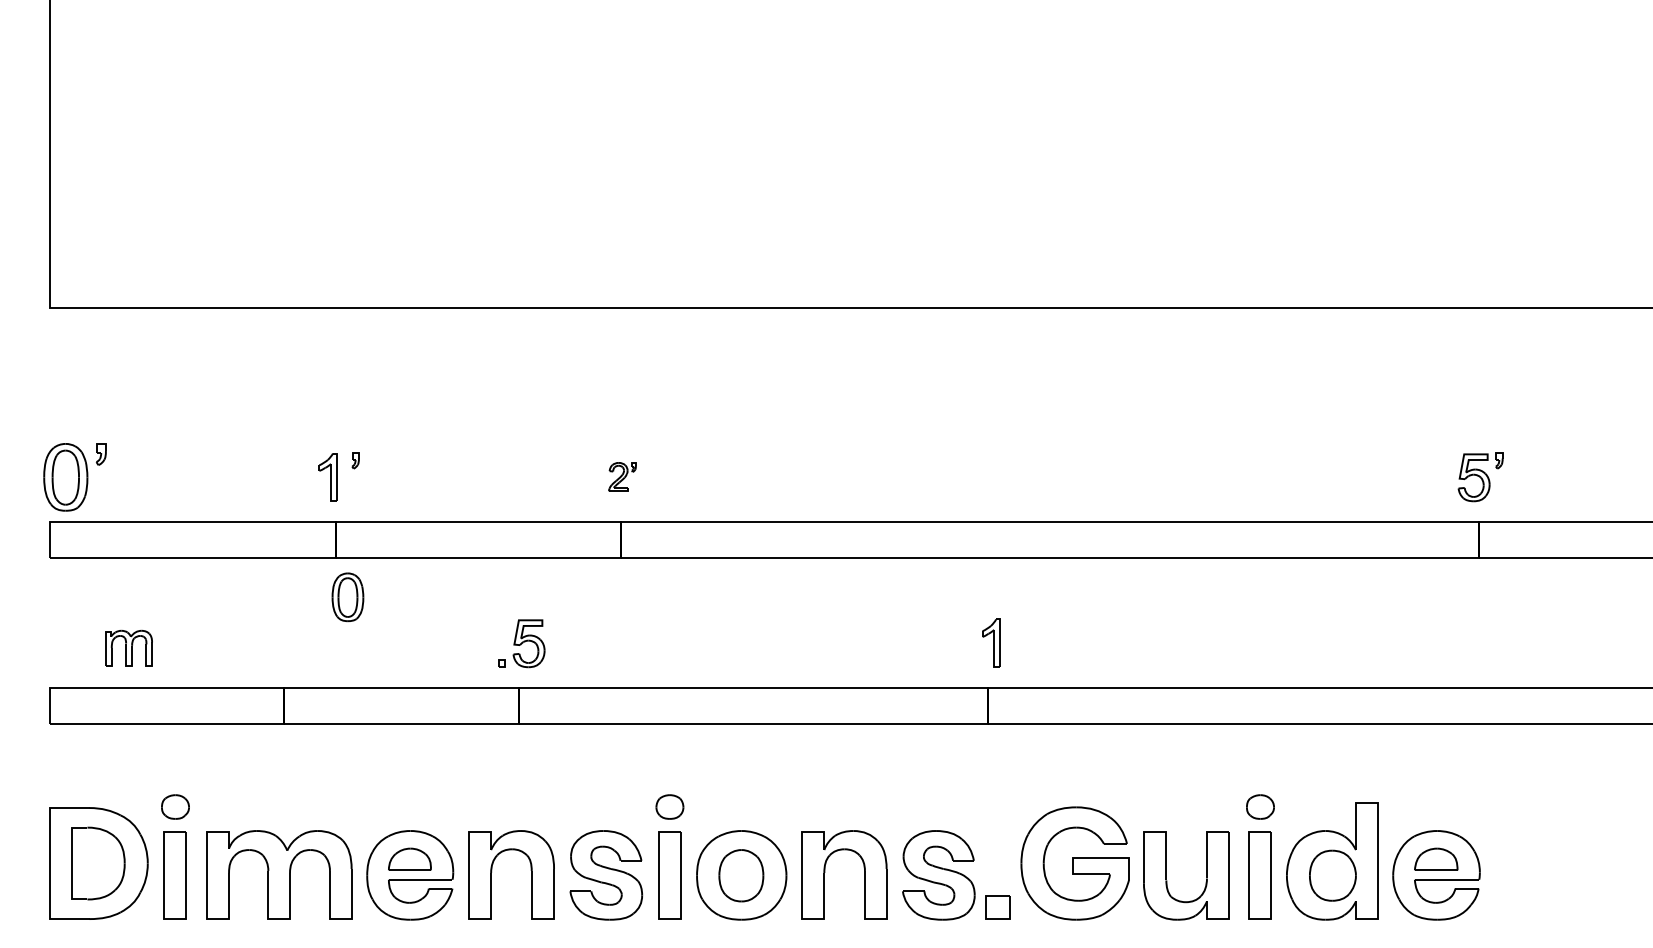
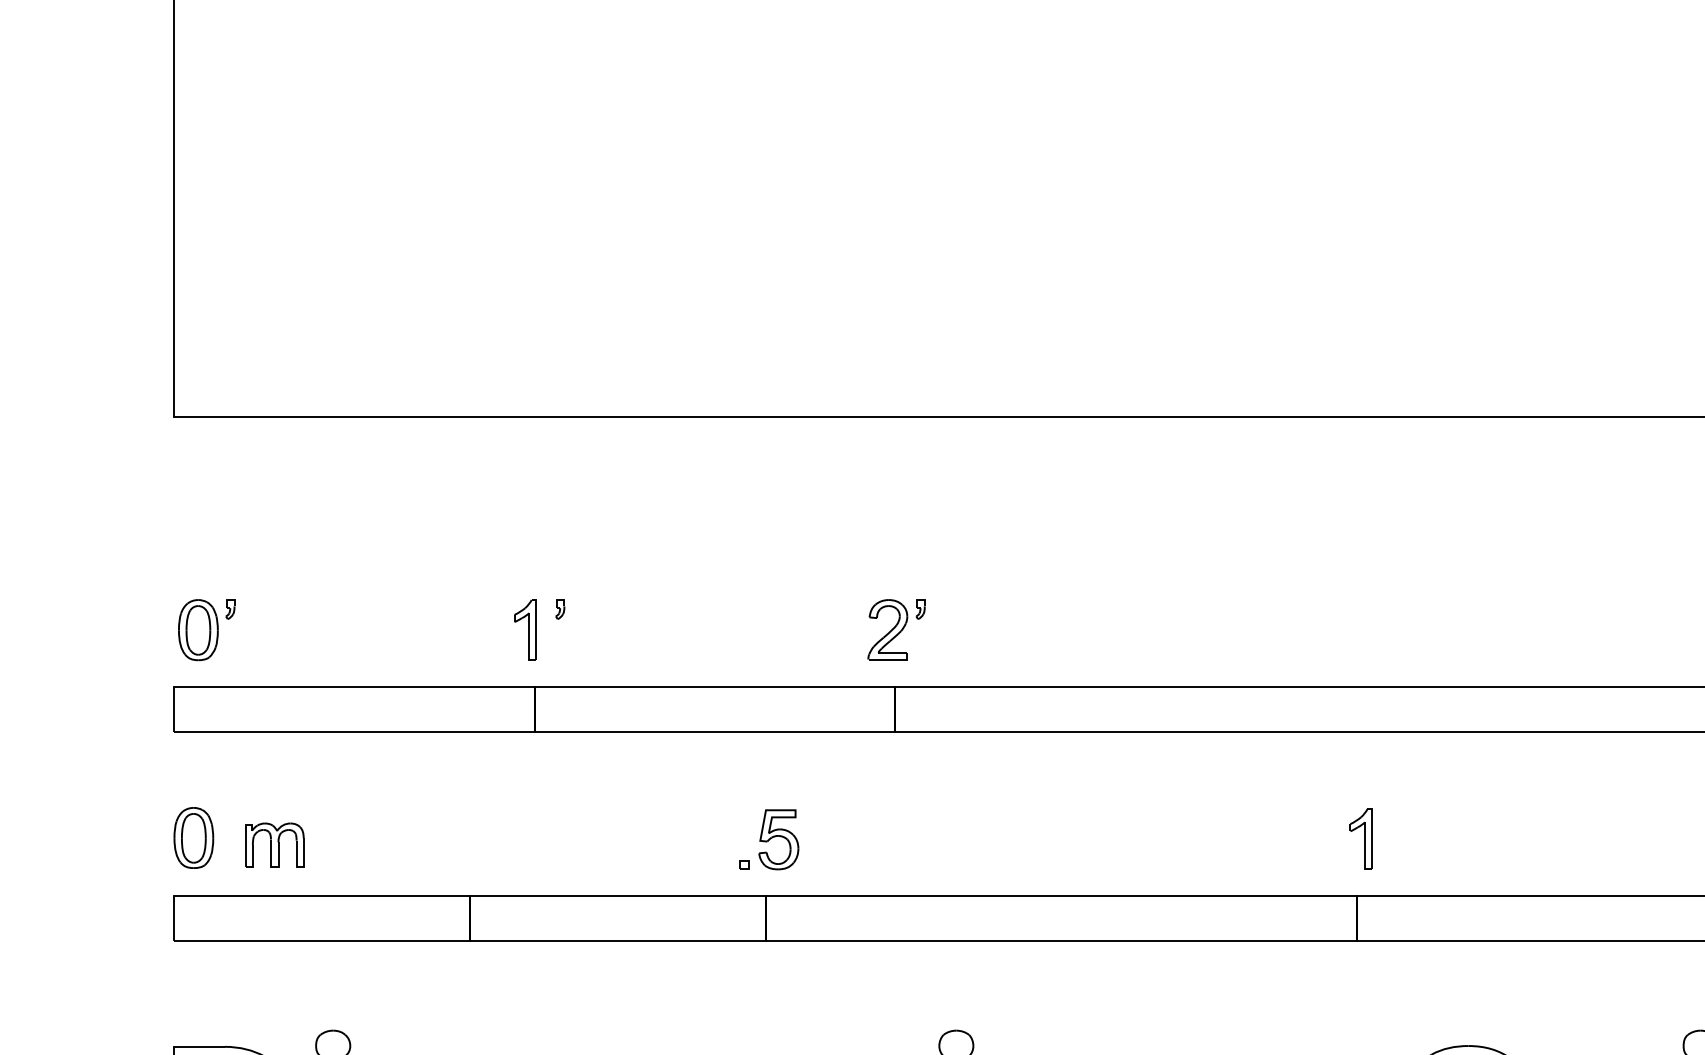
part: (622, 476) -> (896, 629), size x1.67
part: (75, 477) -> (207, 630), size x0.71
part: (347, 597) -> (193, 838), moved

